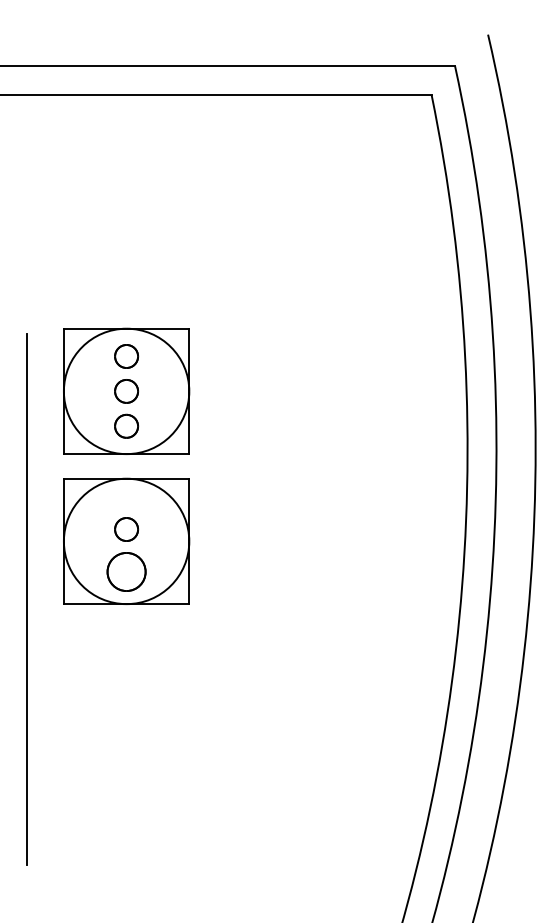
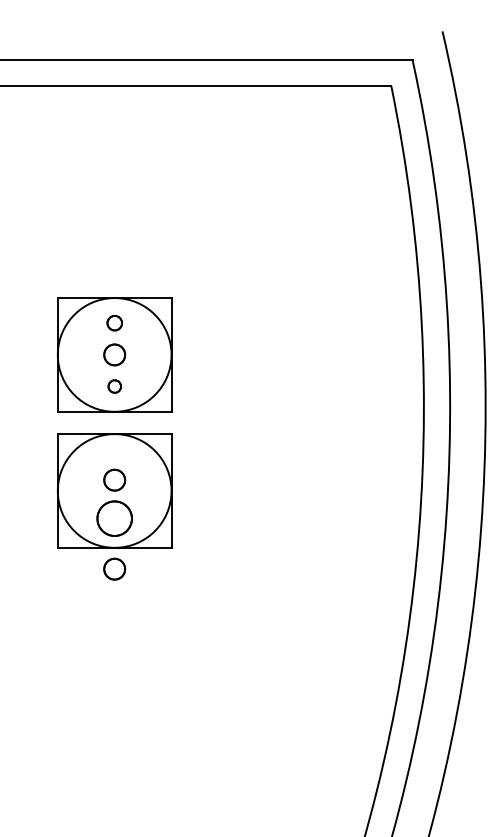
part: (126, 355) -> (114, 322), size x0.7
part: (126, 426) -> (114, 386), size x0.6
line: (27, 599) -> (24, 543), removed
part: (126, 626) -> (114, 568), added

